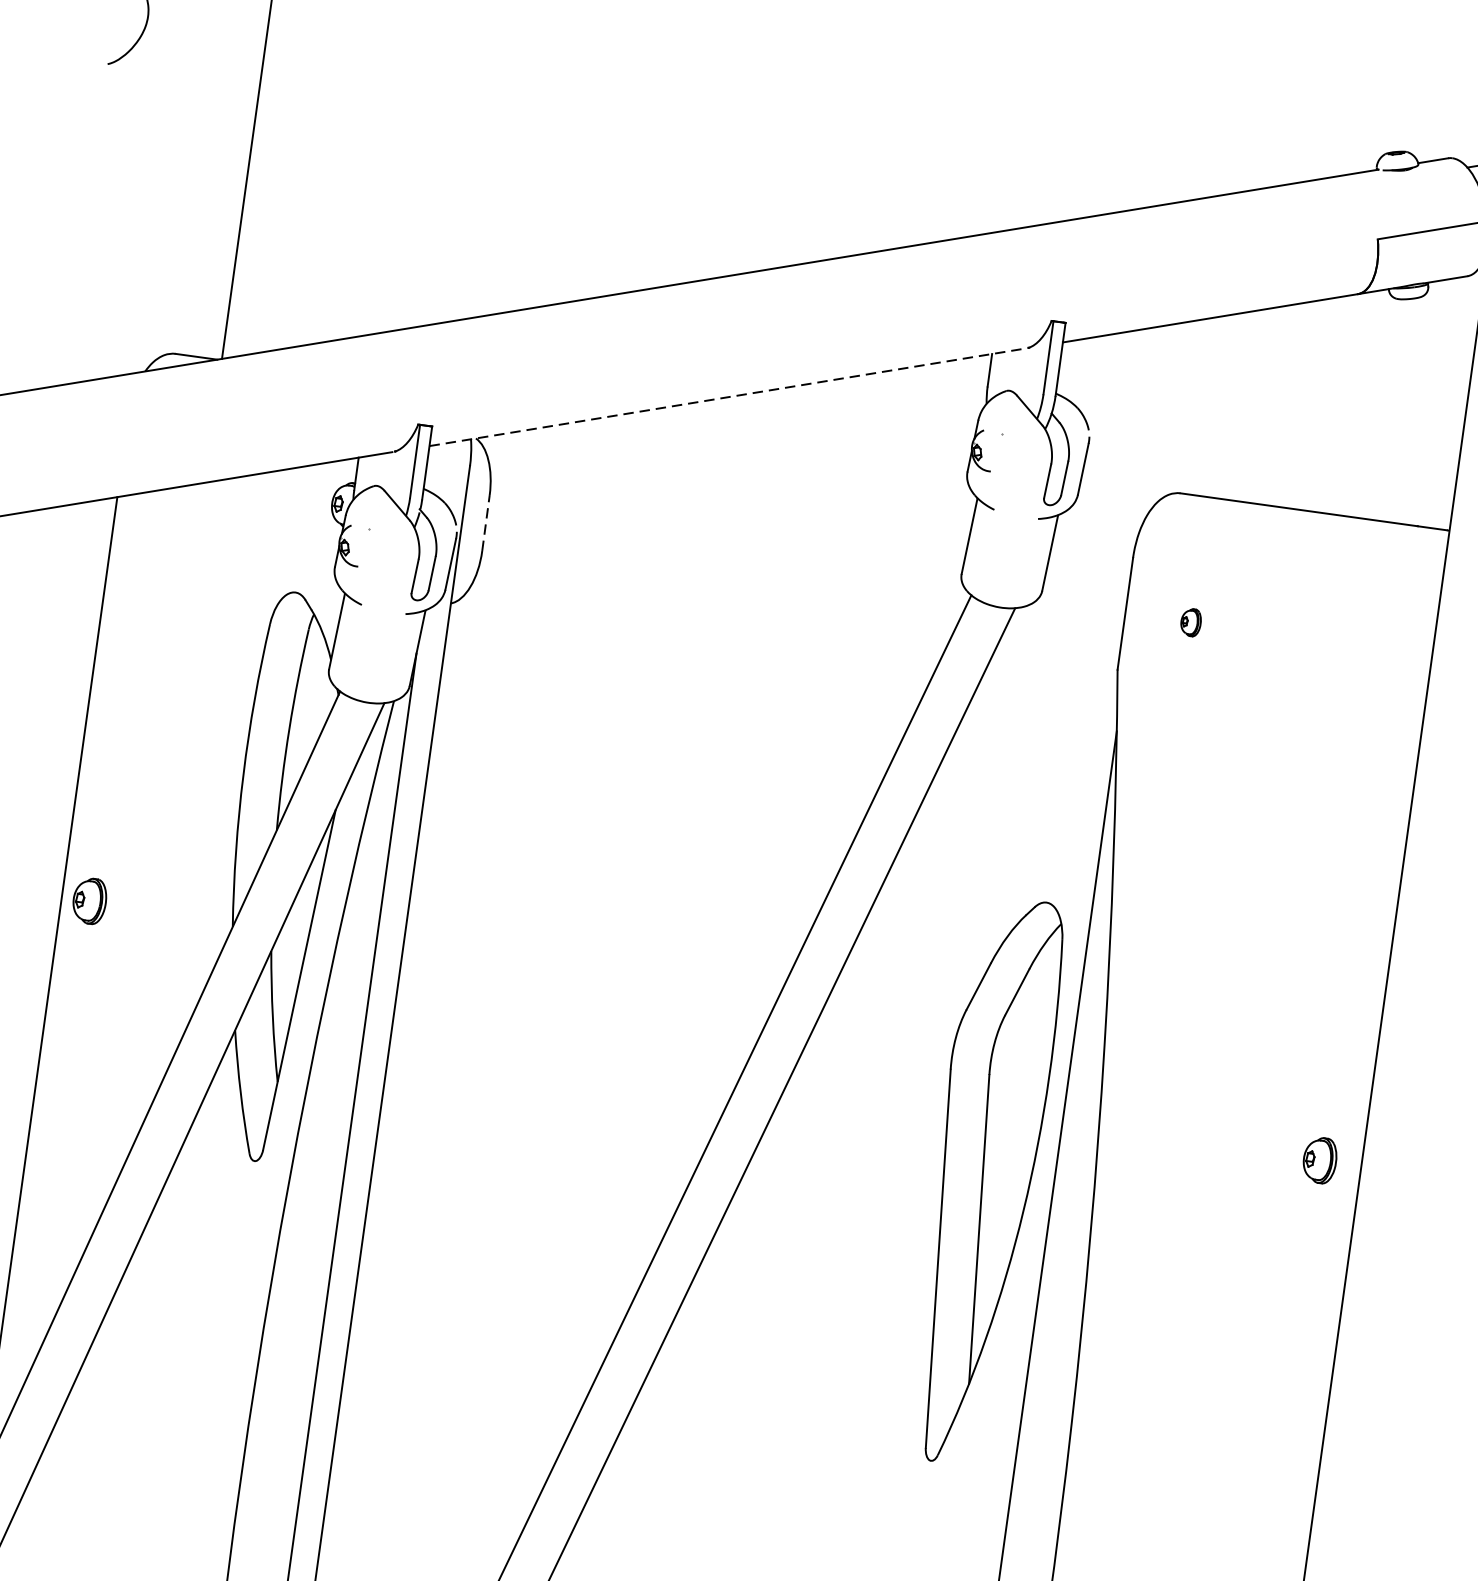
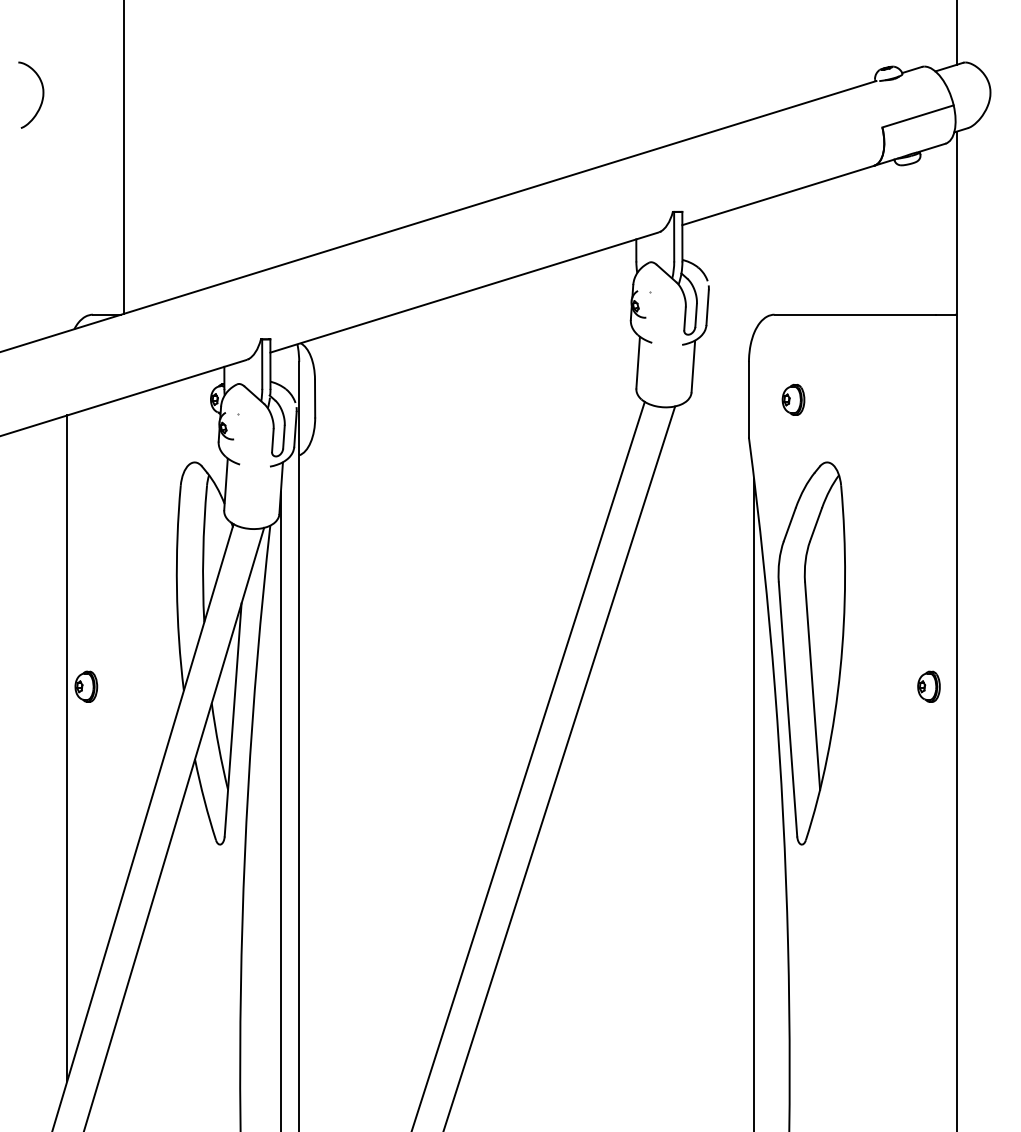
line: (727, 397) -> (464, 292), dashed -> solid
line: (486, 522) -> (315, 398), dashed -> solid
part: (1191, 622) -> (793, 399), size x1.67
part: (1319, 1159) -> (928, 686), moved
part: (984, 1181) -> (811, 653), moved

